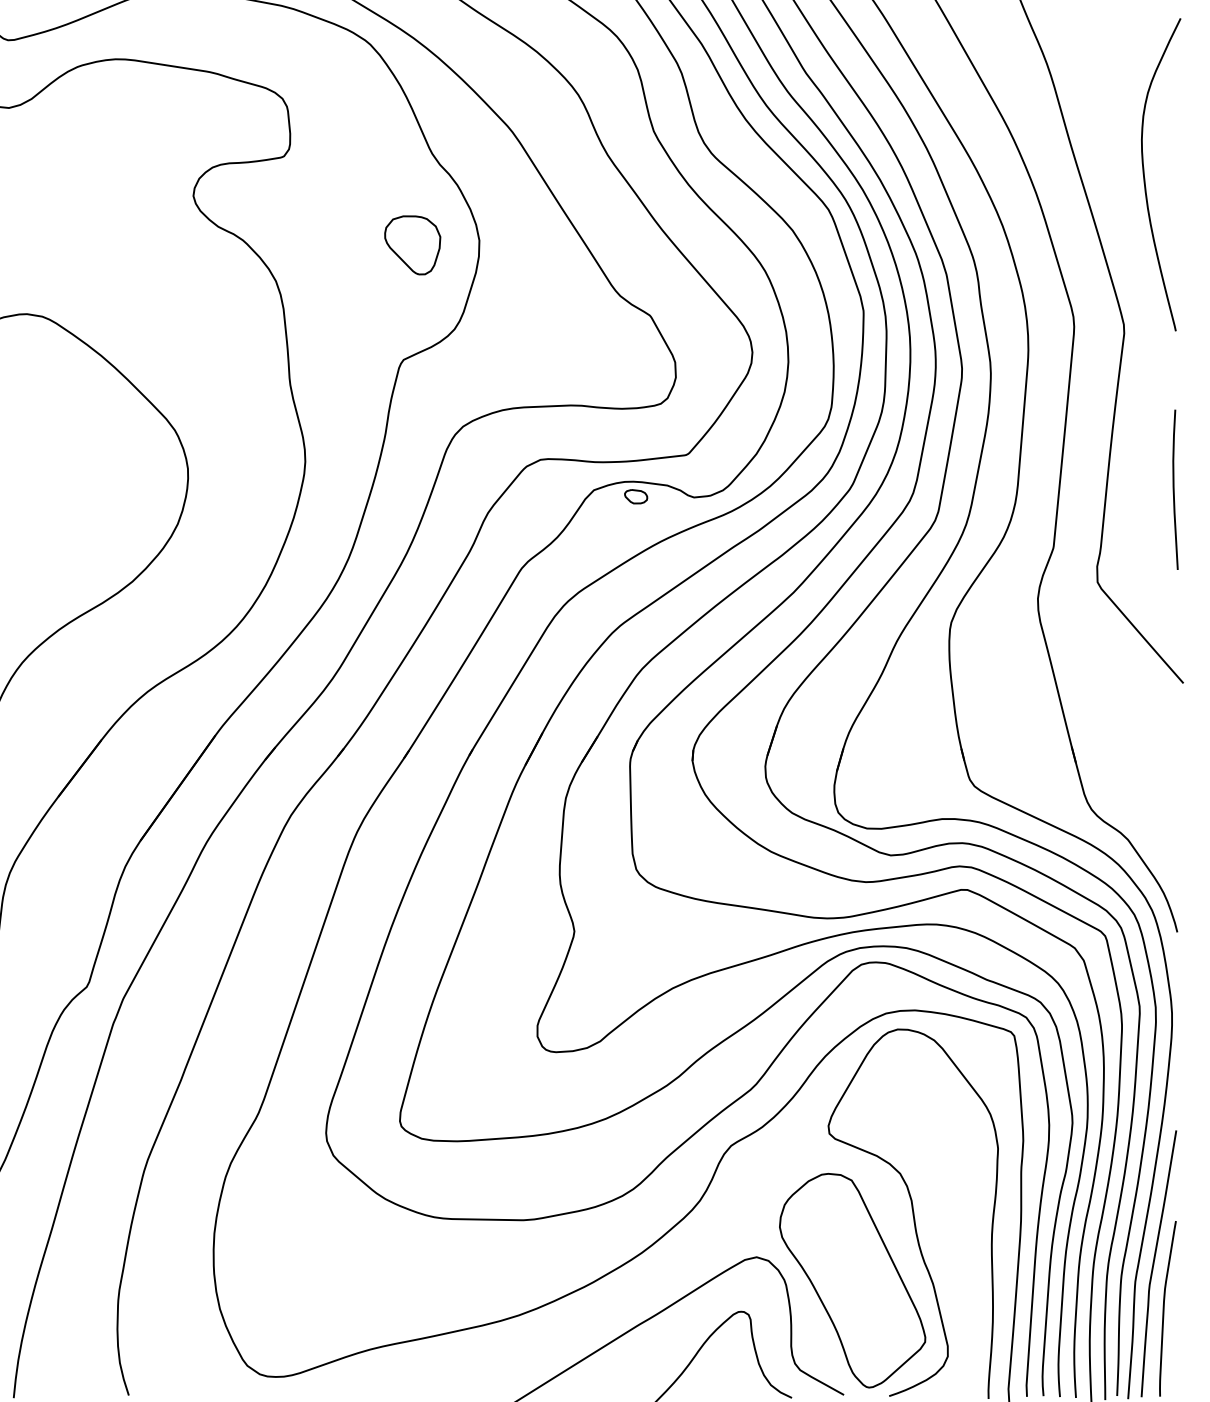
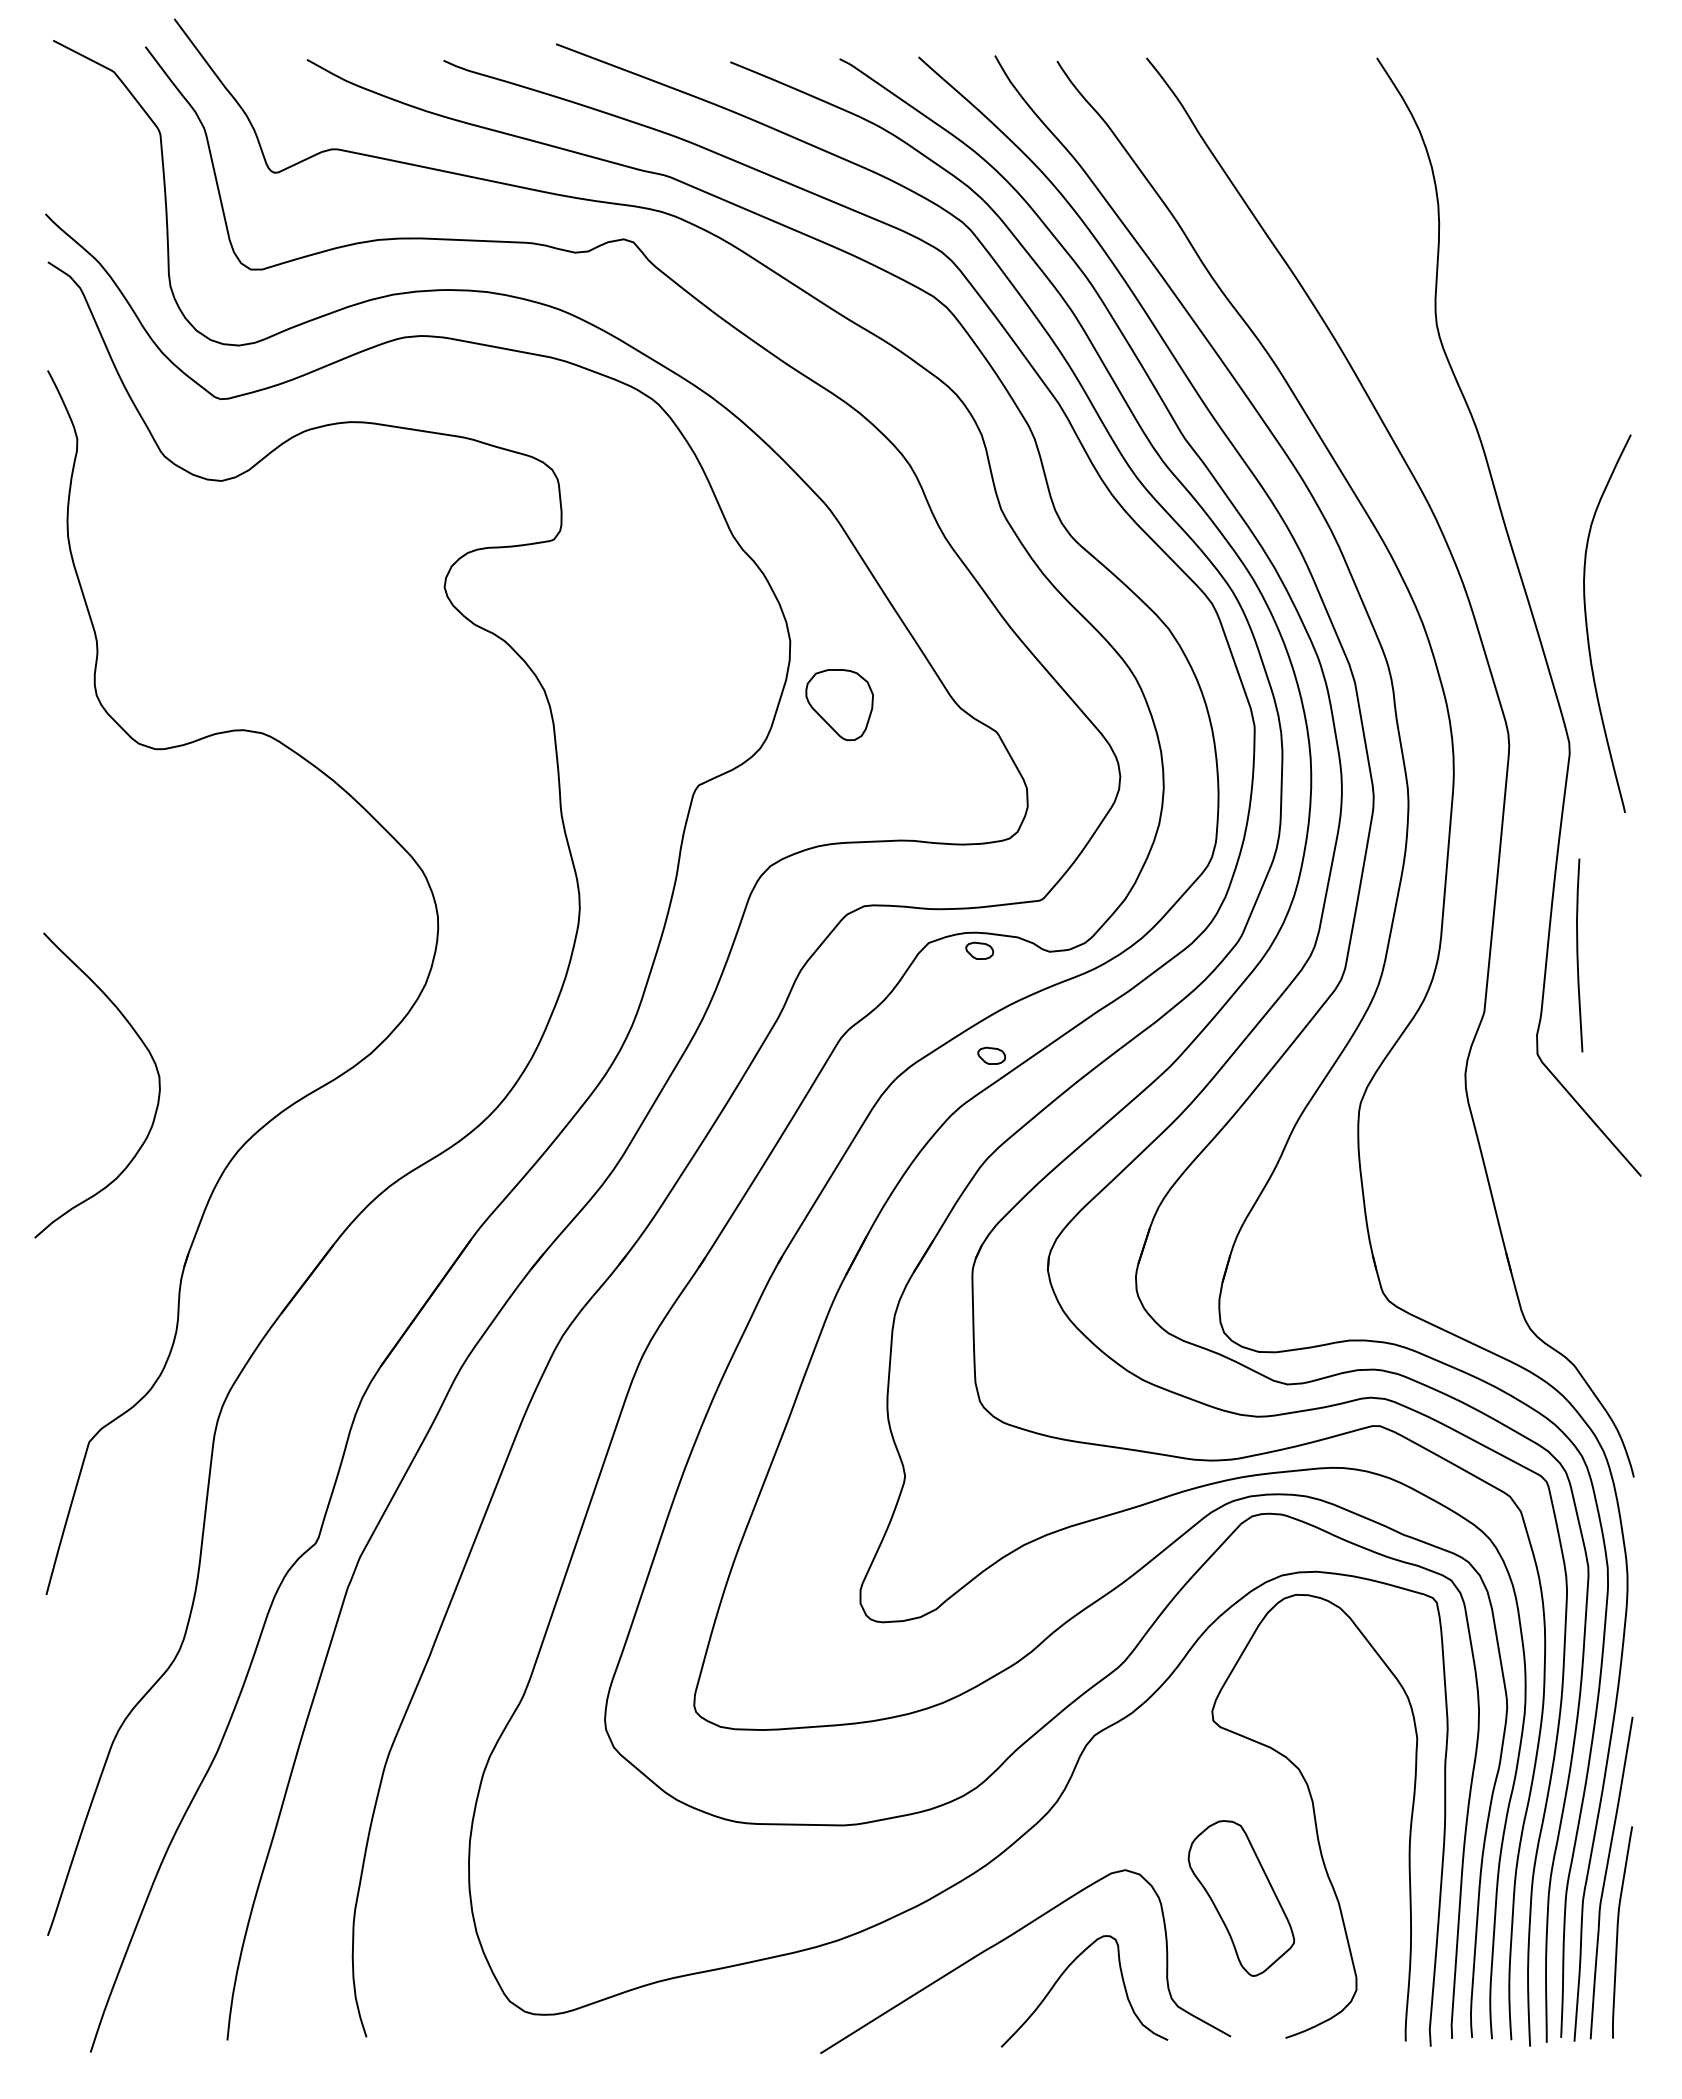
curve: (1144, 174) -> (1587, 623), moved
part: (412, 245) -> (839, 705), moved
curve: (1174, 489) -> (1578, 955), moved
part: (645, 583) -> (991, 1055), added
part: (852, 1280) -> (1241, 1898), size x0.6

